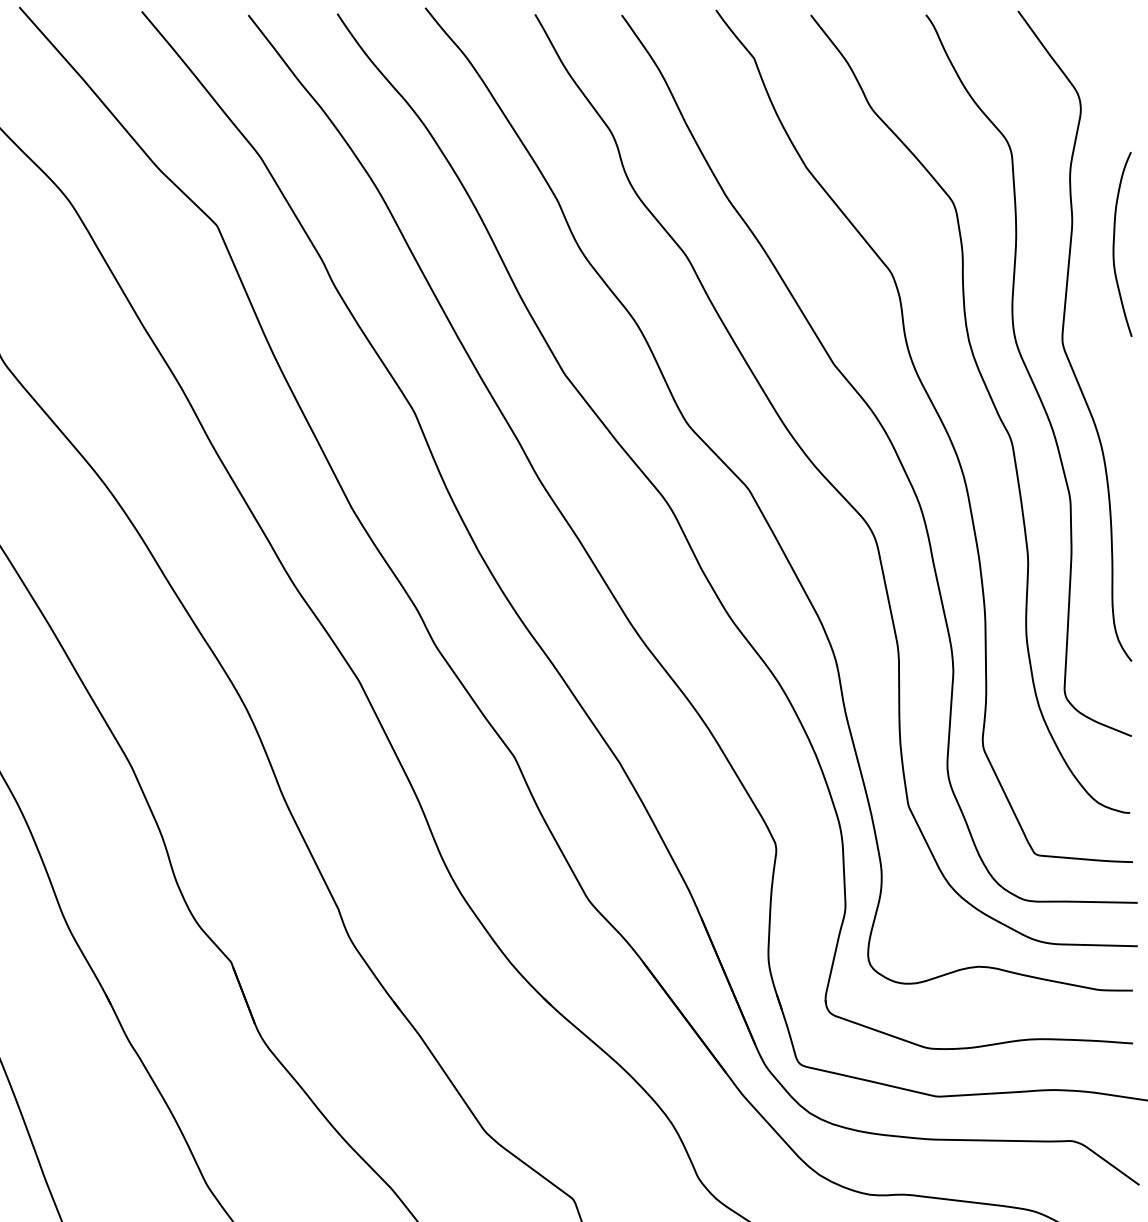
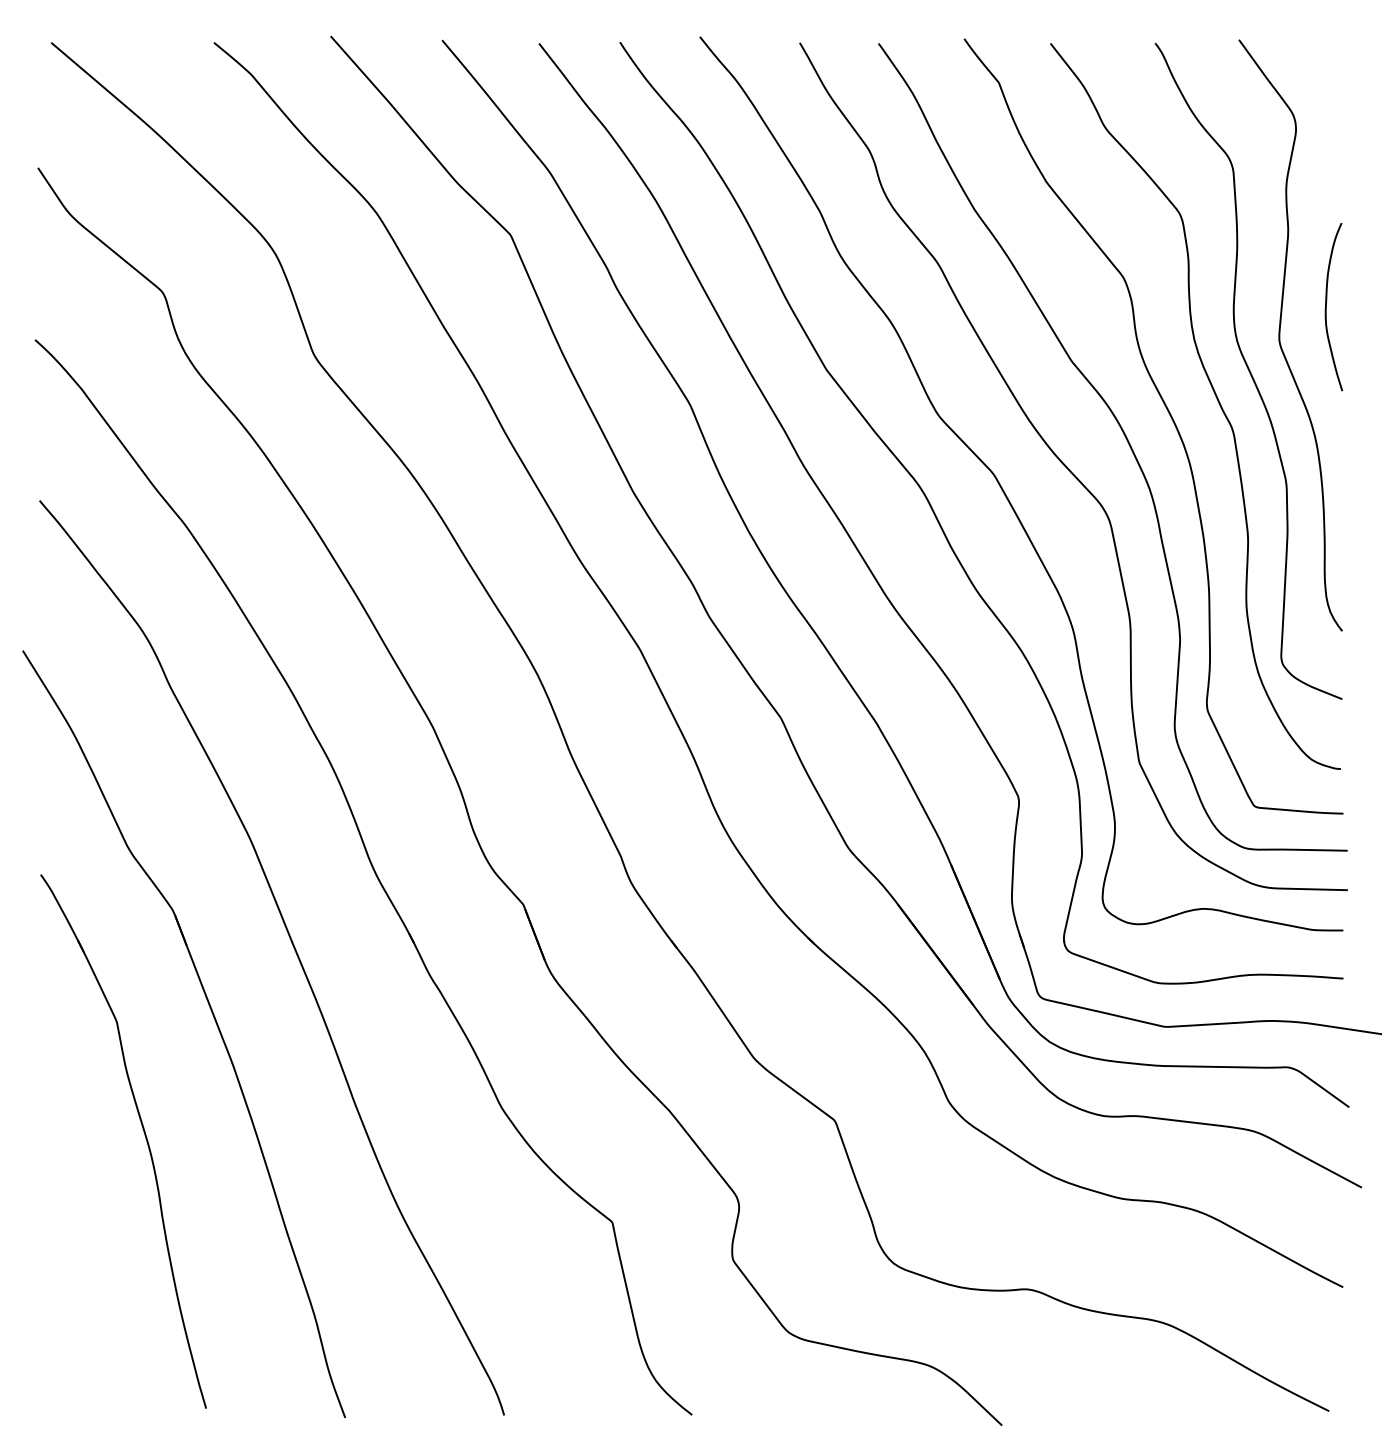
curve: (1114, 244) -> (1326, 307), moved

